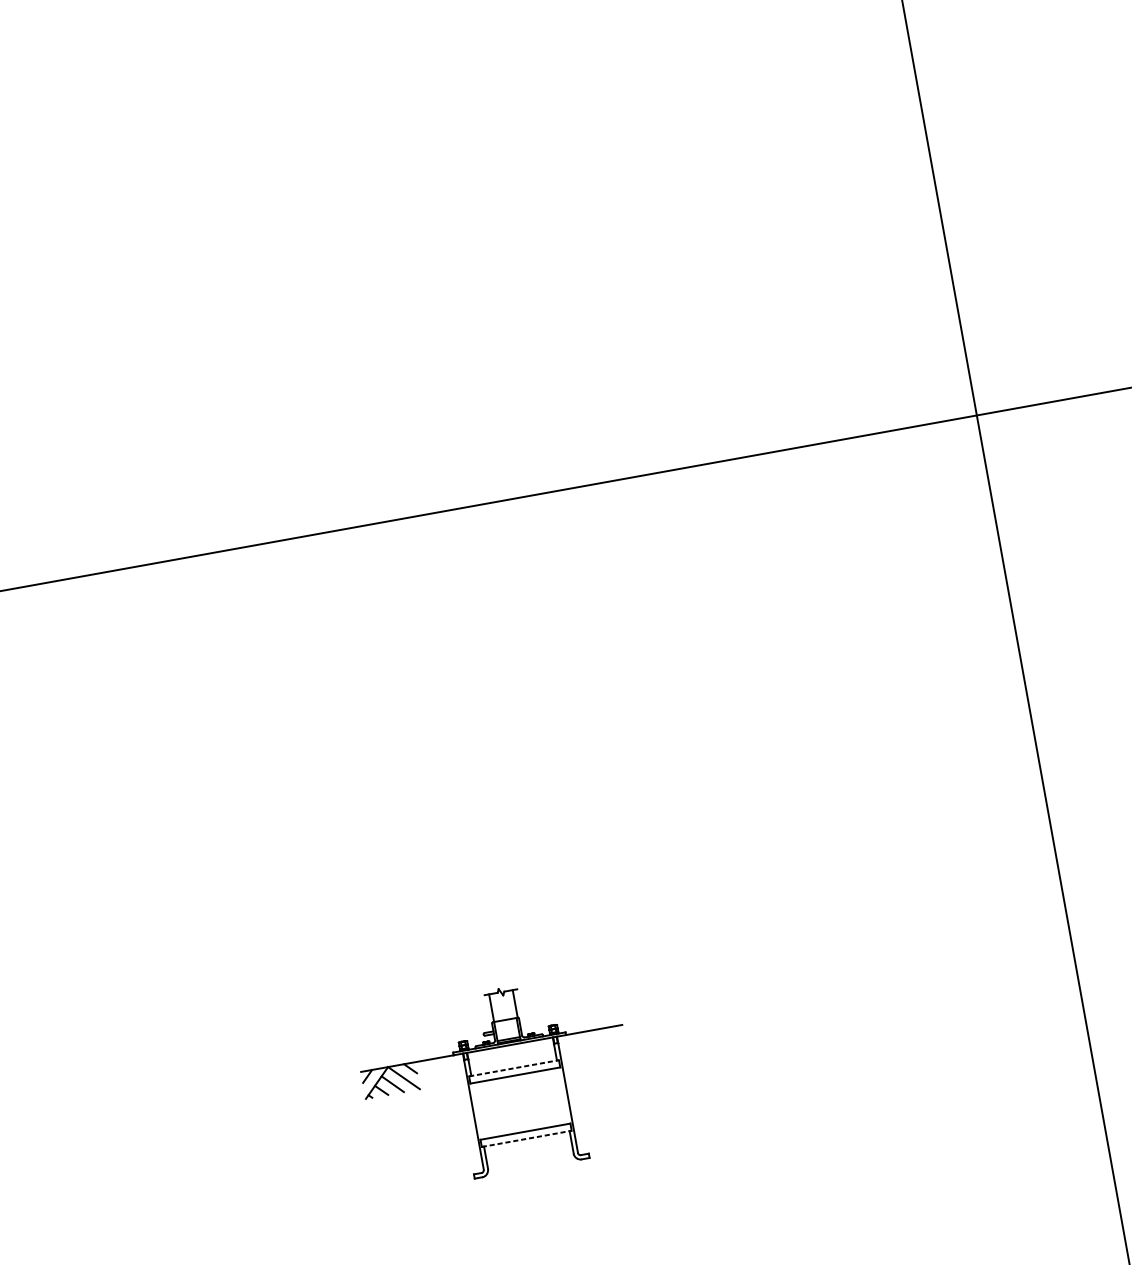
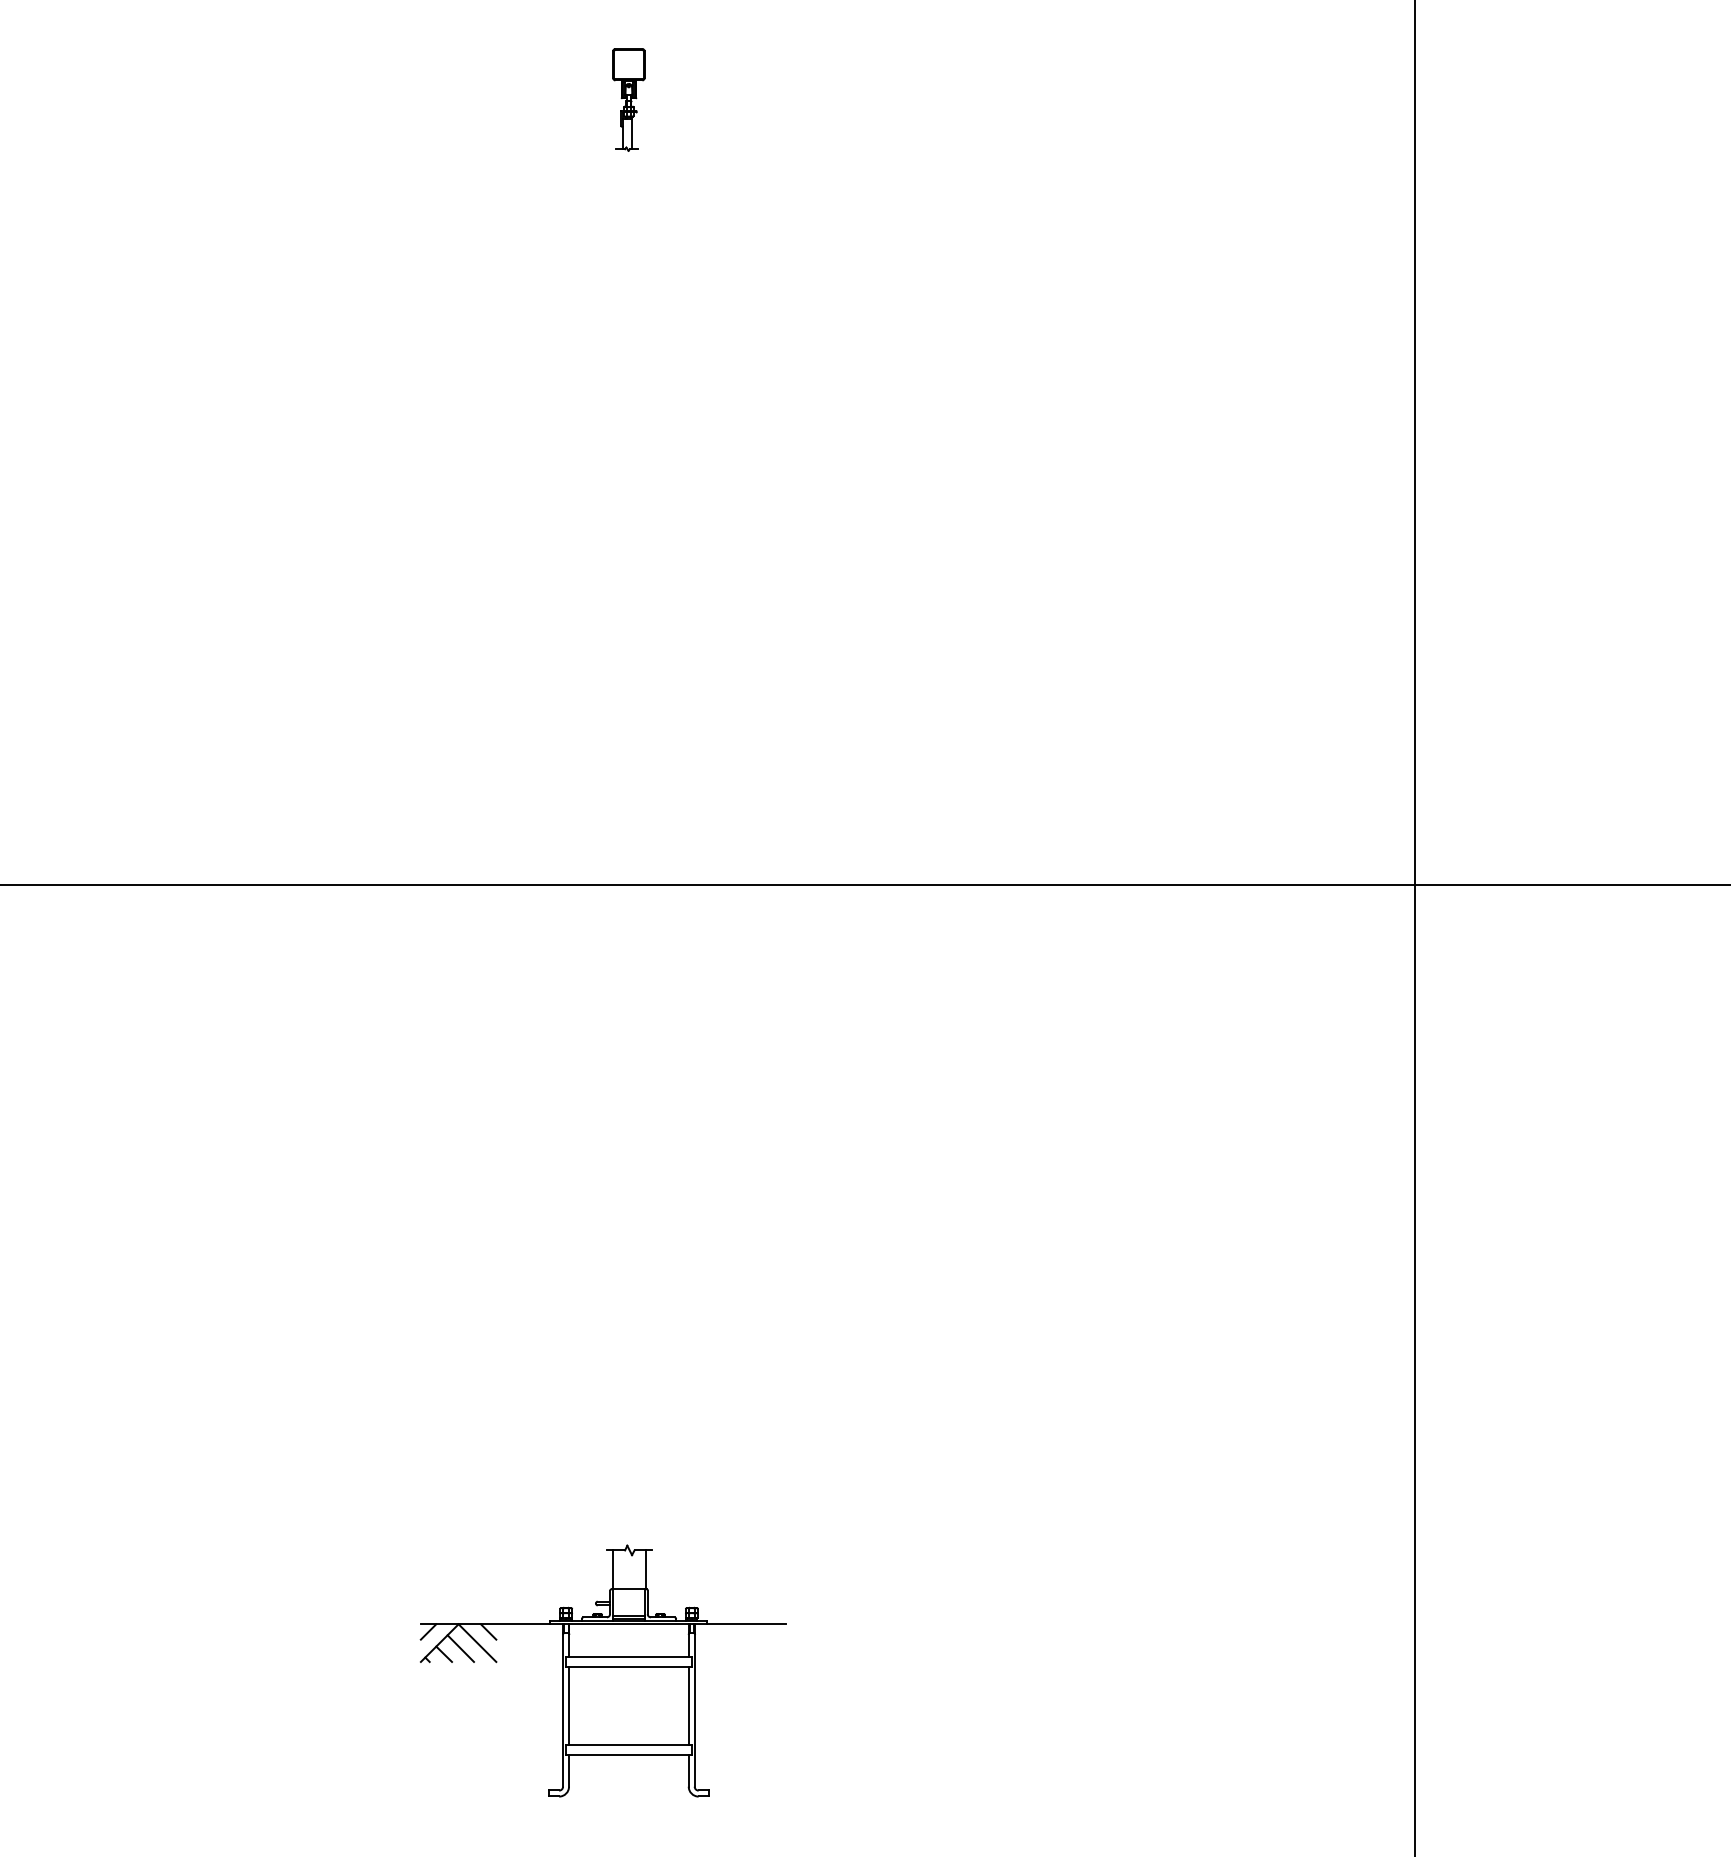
line: (513, 1068) -> (628, 1656), dashed -> solid
line: (562, 1095) -> (688, 1705), added
line: (477, 1110) -> (569, 1705), added
line: (526, 1139) -> (628, 1755), dashed -> solid

